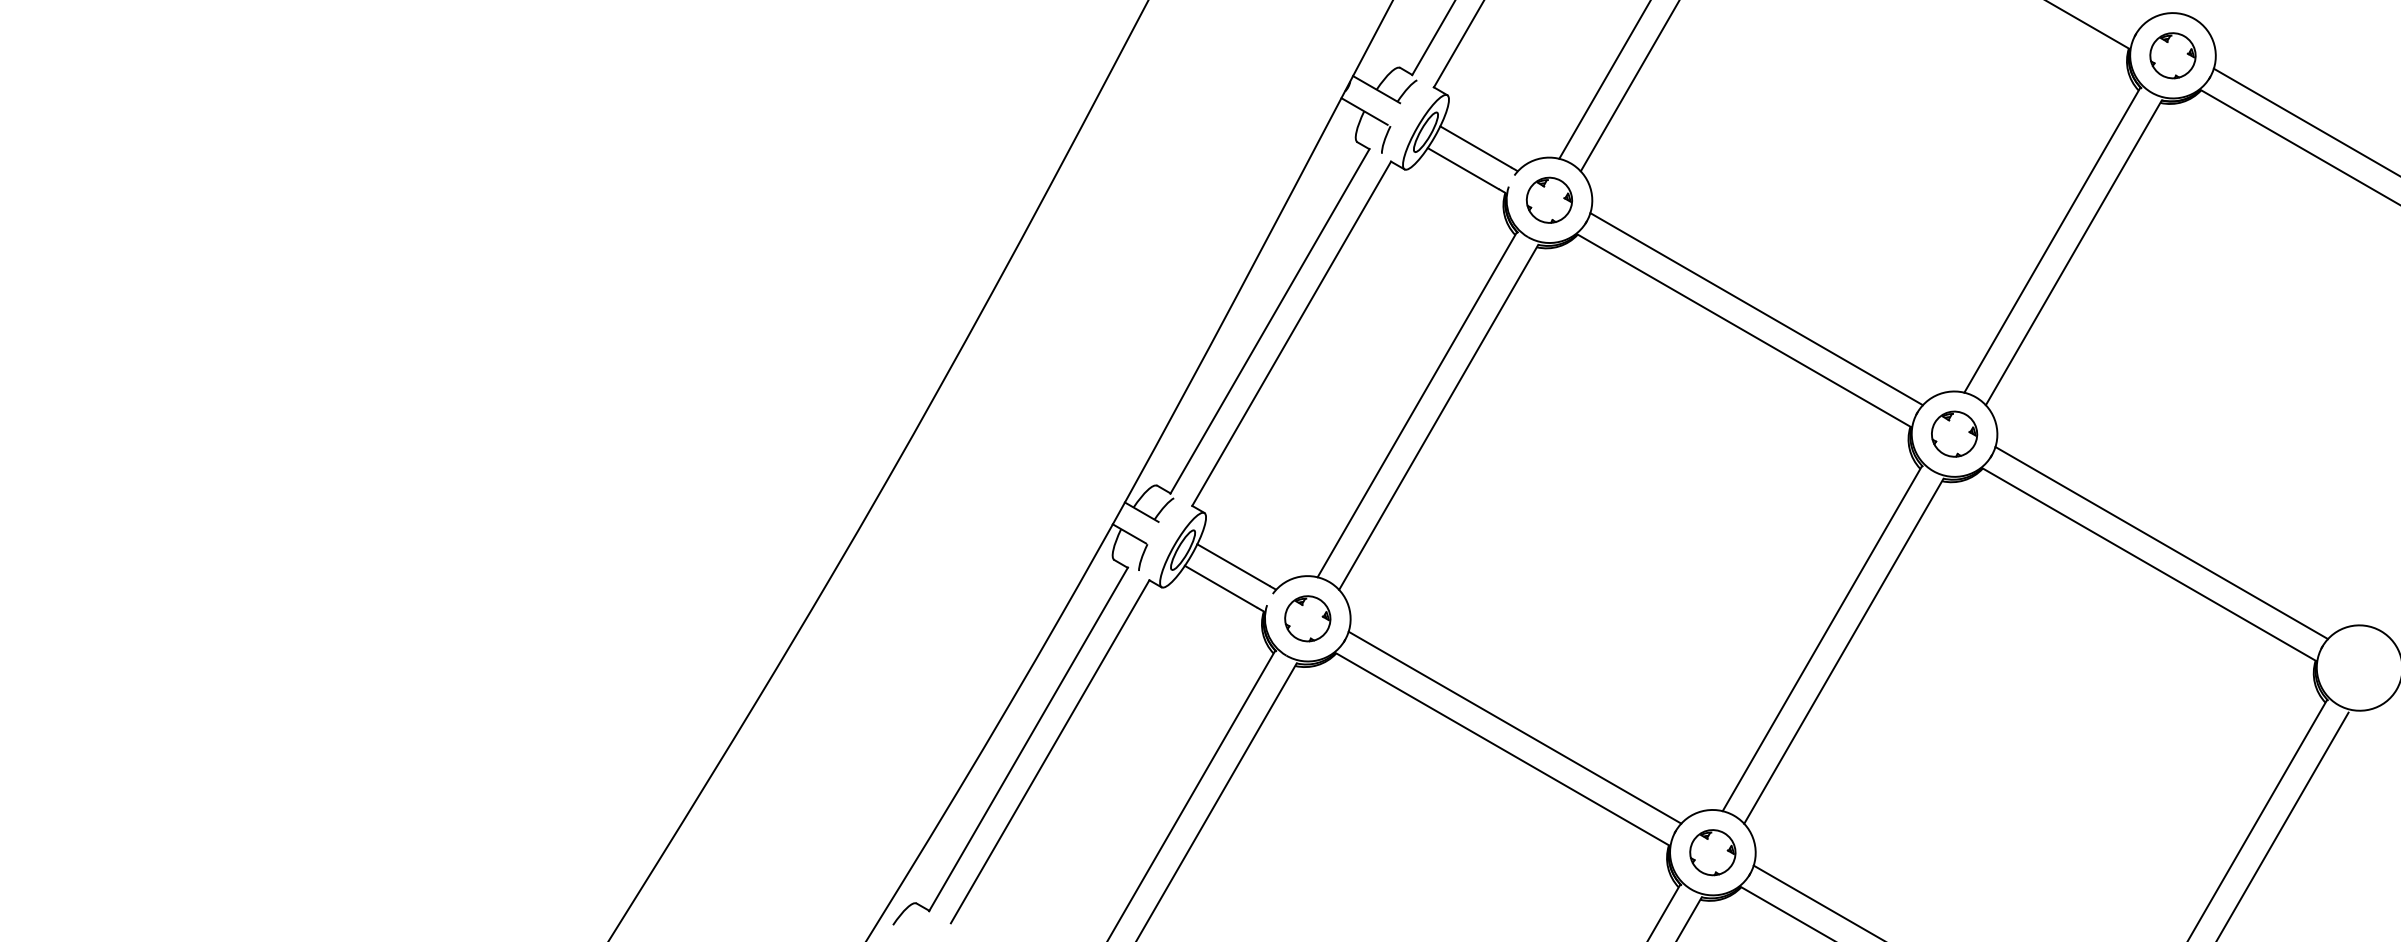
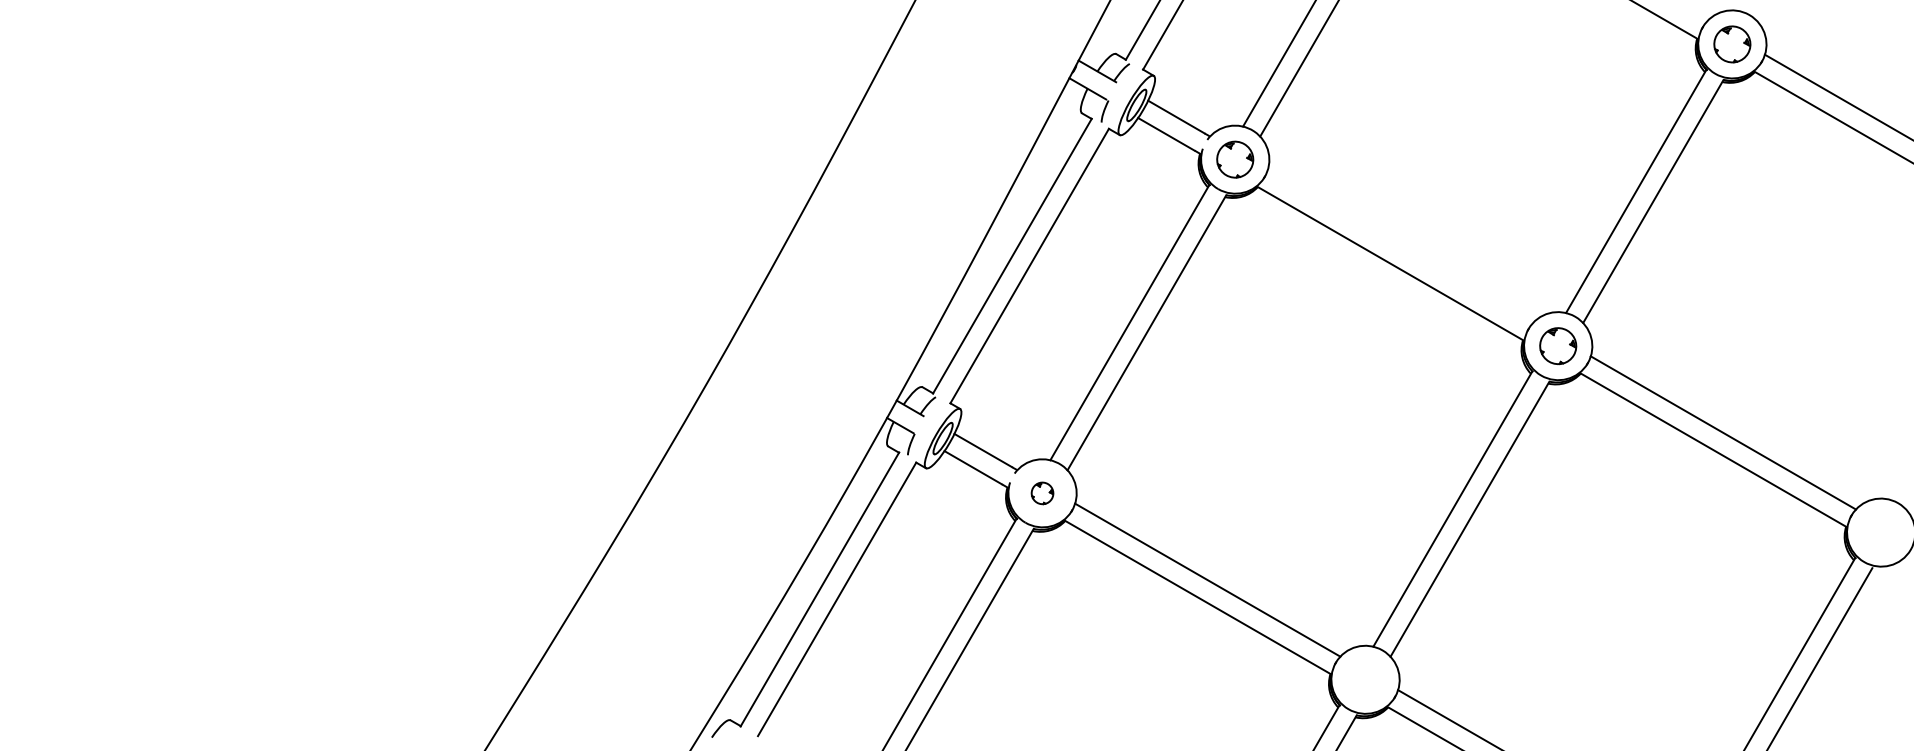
line: (1755, 309) -> (1399, 246), removed
part: (1307, 618) -> (1042, 493), size x0.6
part: (1712, 852) -> (1365, 679), removed

